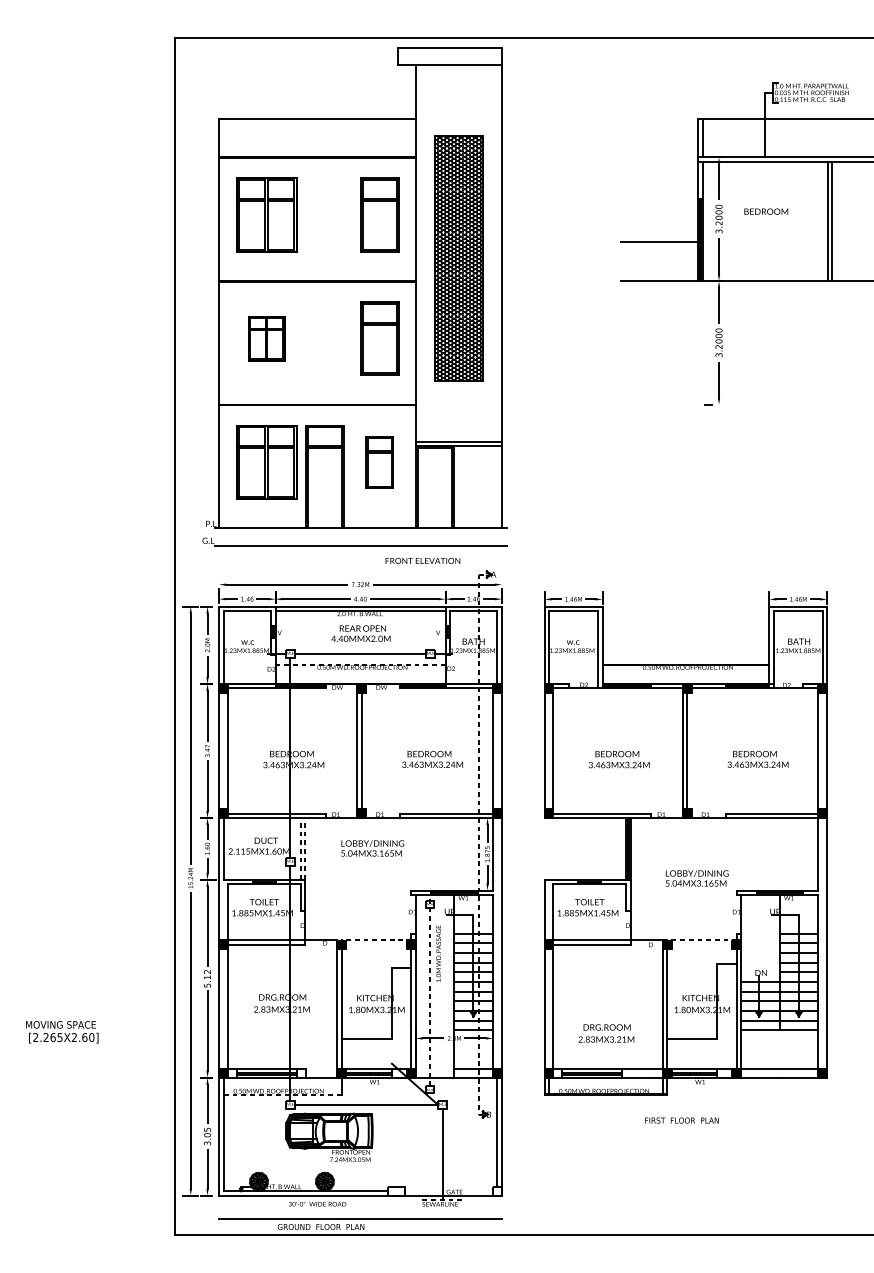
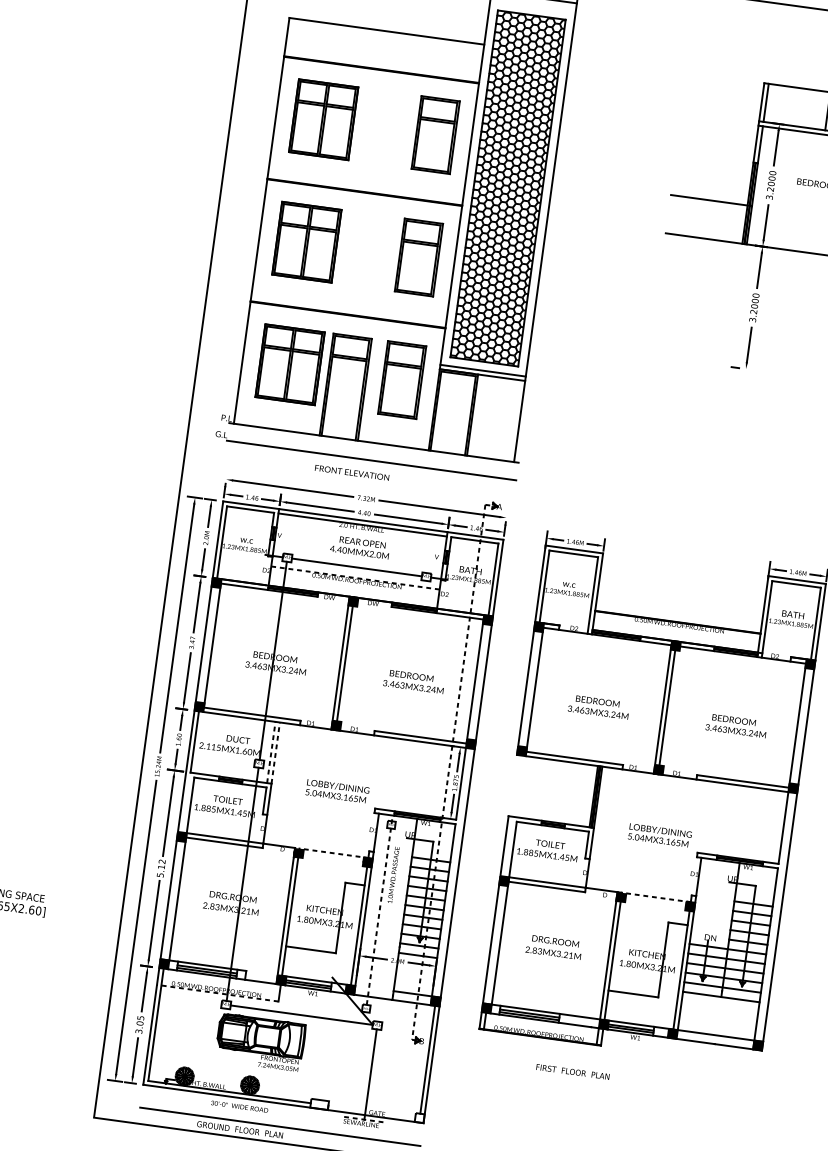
part: (458, 257) -> (507, 187), size x1.43
part: (266, 338) -> (306, 242), size x1.67
part: (379, 462) -> (401, 380), size x1.43
text: (422, 560) -> (351, 472), moved
text: (372, 848) -> (337, 791), moved
text: (606, 1033) -> (554, 947), moved
text: (681, 1120) -> (572, 1071), moved

